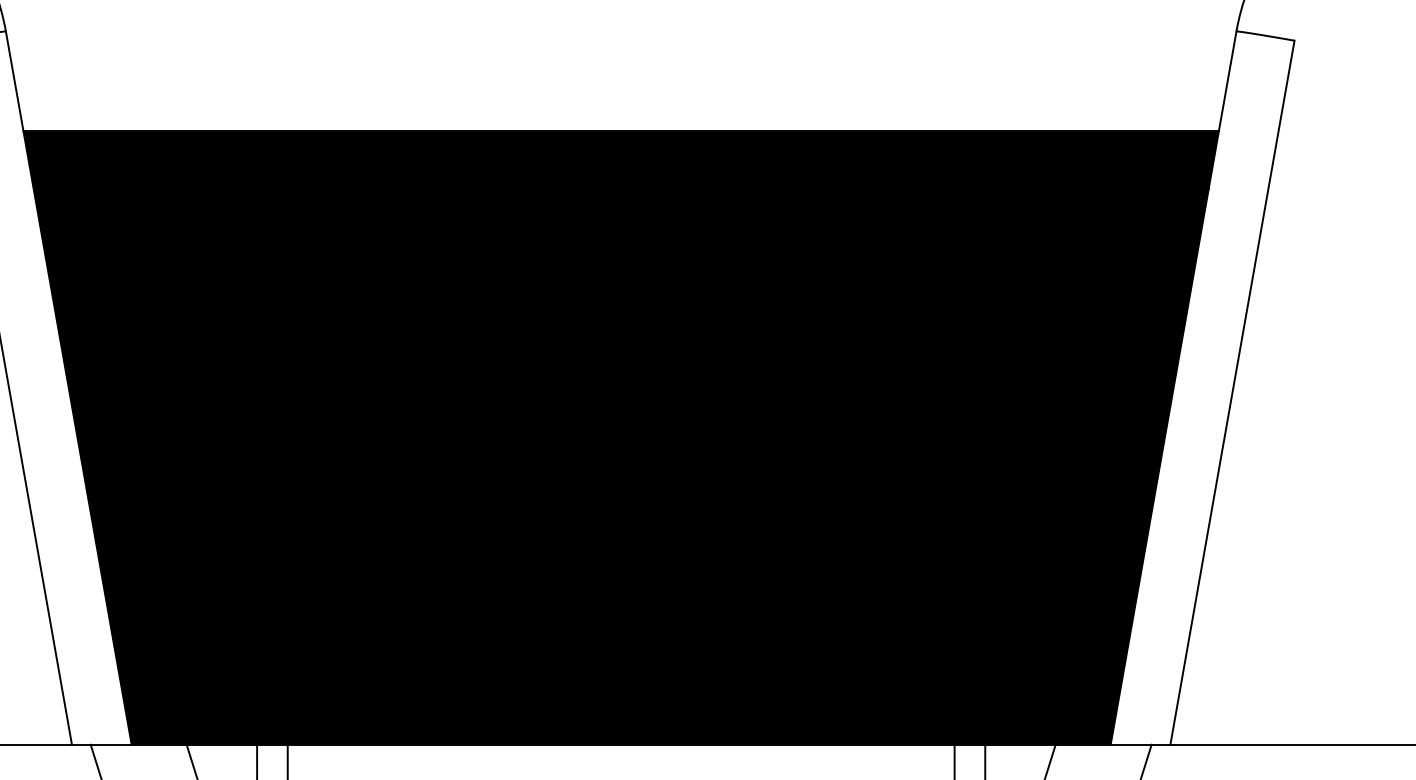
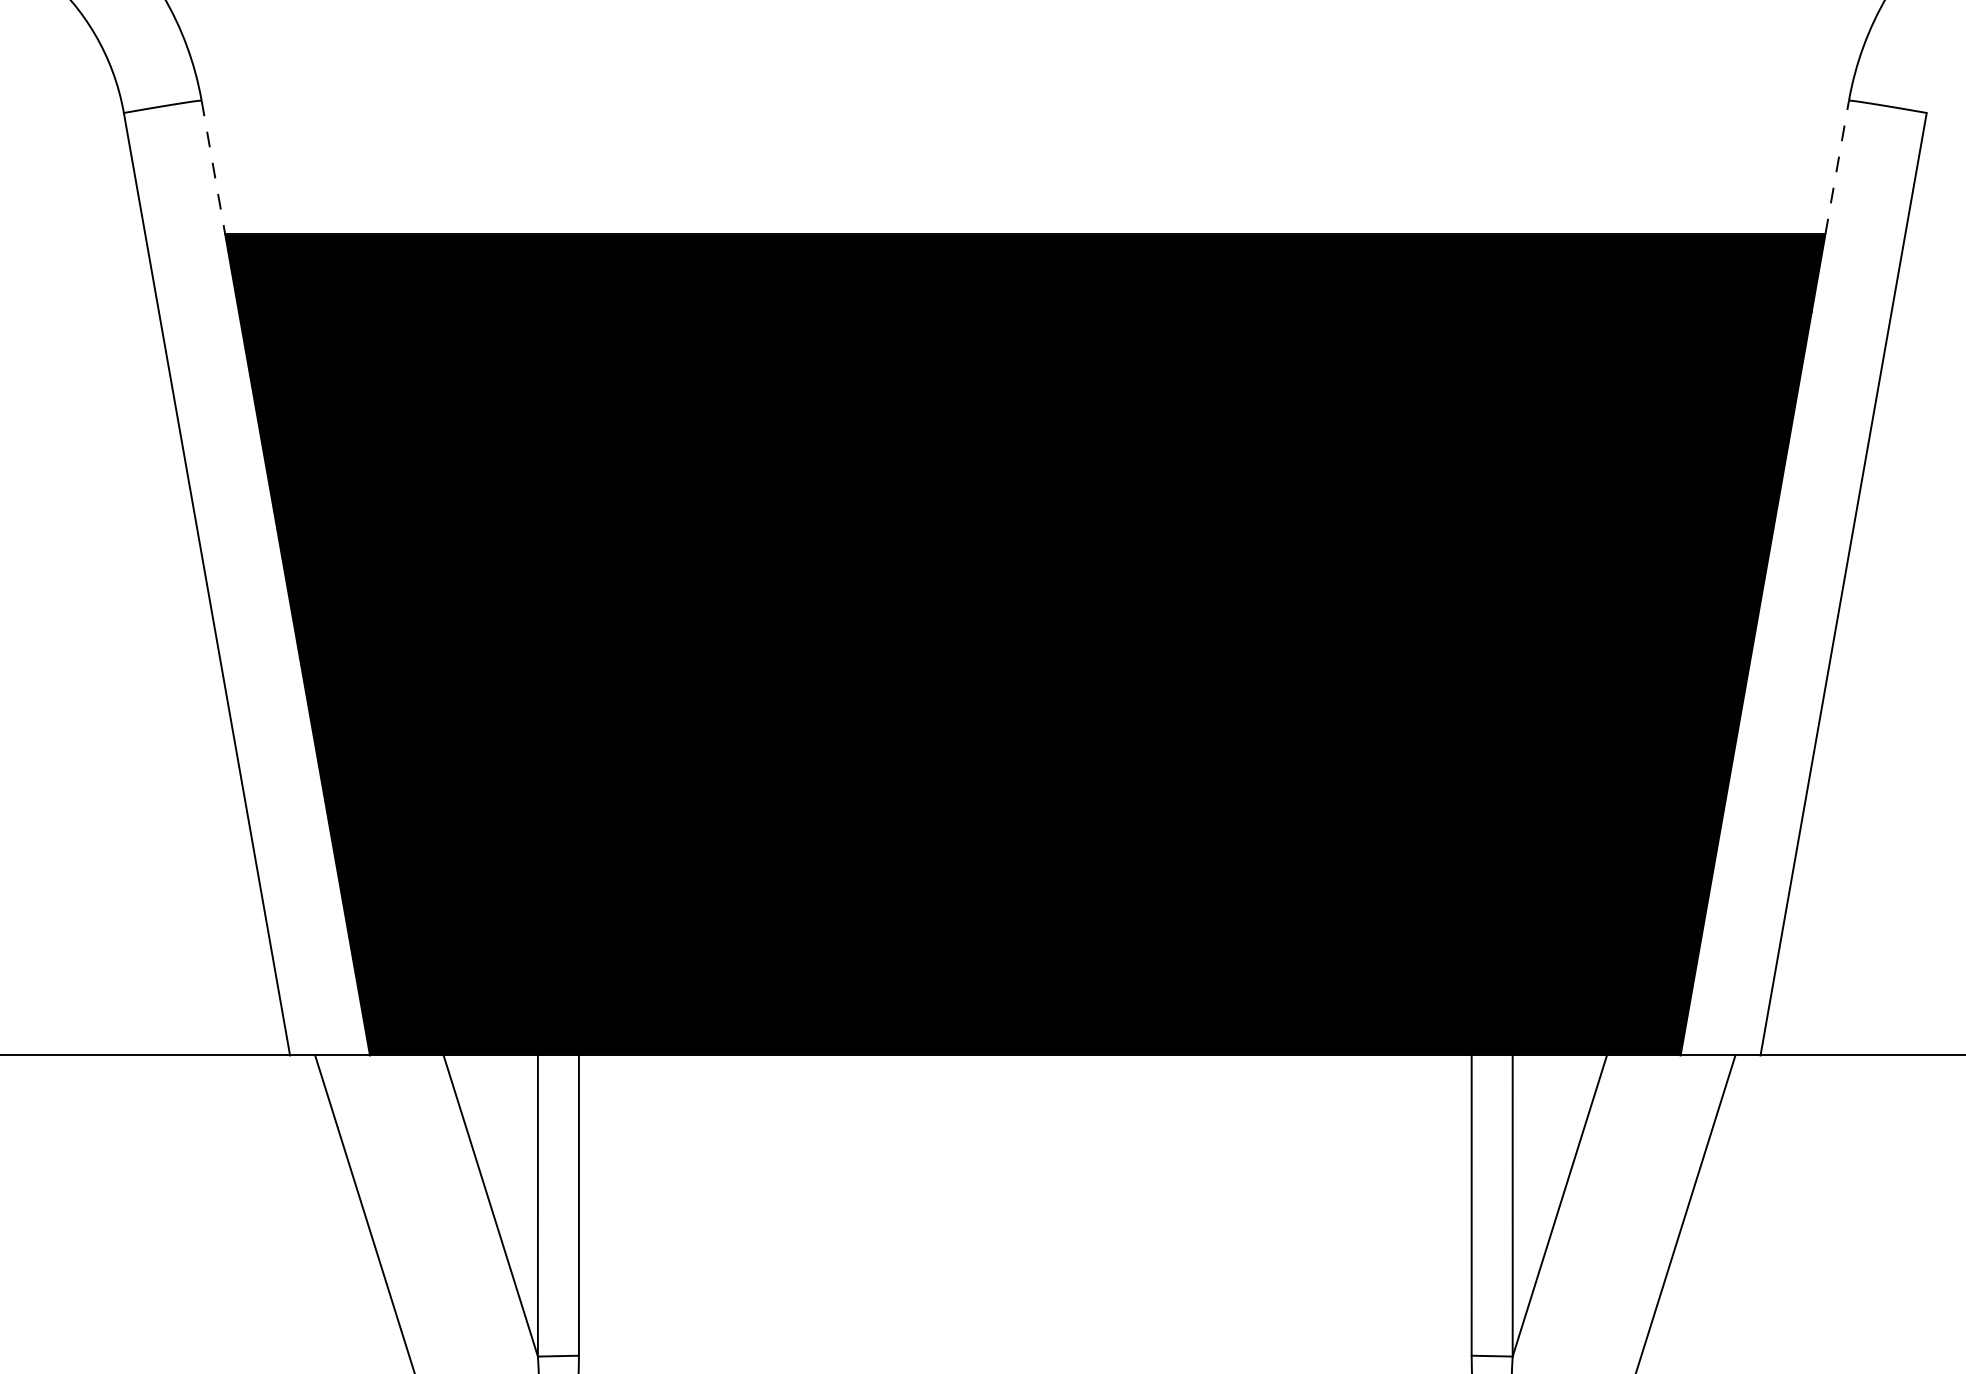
line: (14, 81) -> (213, 167), solid -> dashed
line: (1227, 81) -> (1837, 167), solid -> dashed

